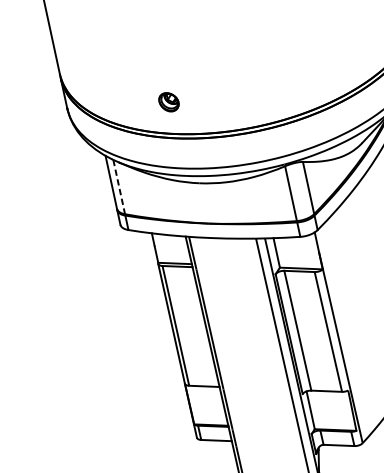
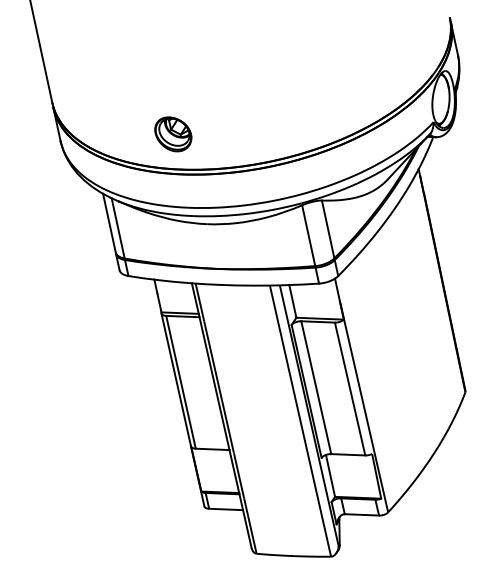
part: (169, 102) -> (173, 134), size x1.67
line: (119, 187) -> (118, 228), dashed -> solid

